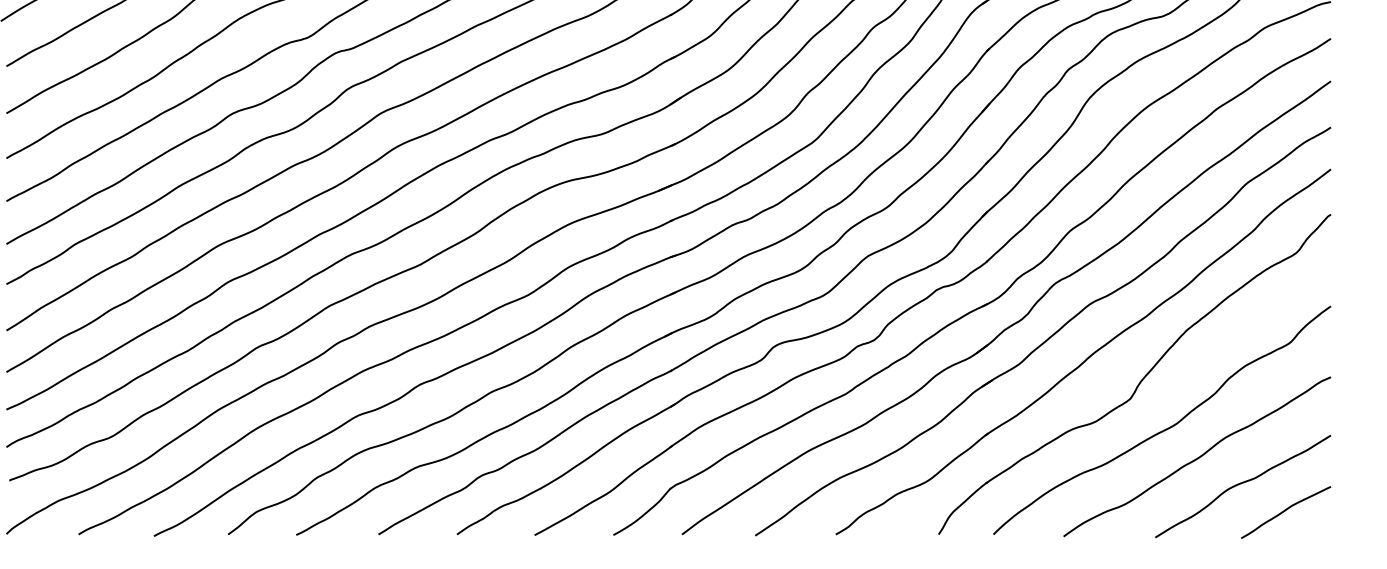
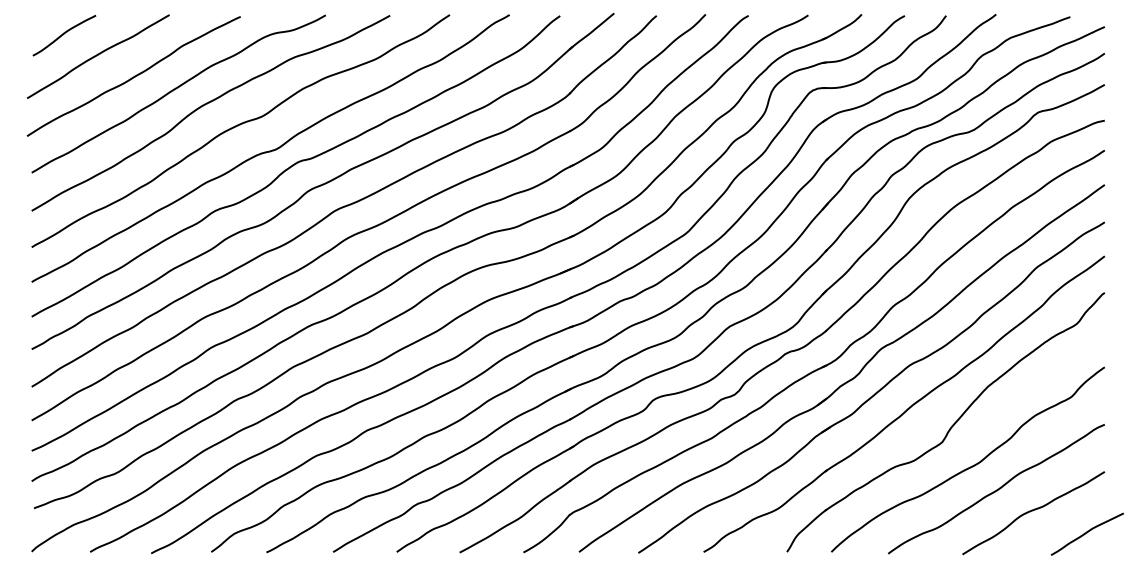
curve: (1284, 511) -> (1086, 533), moved

